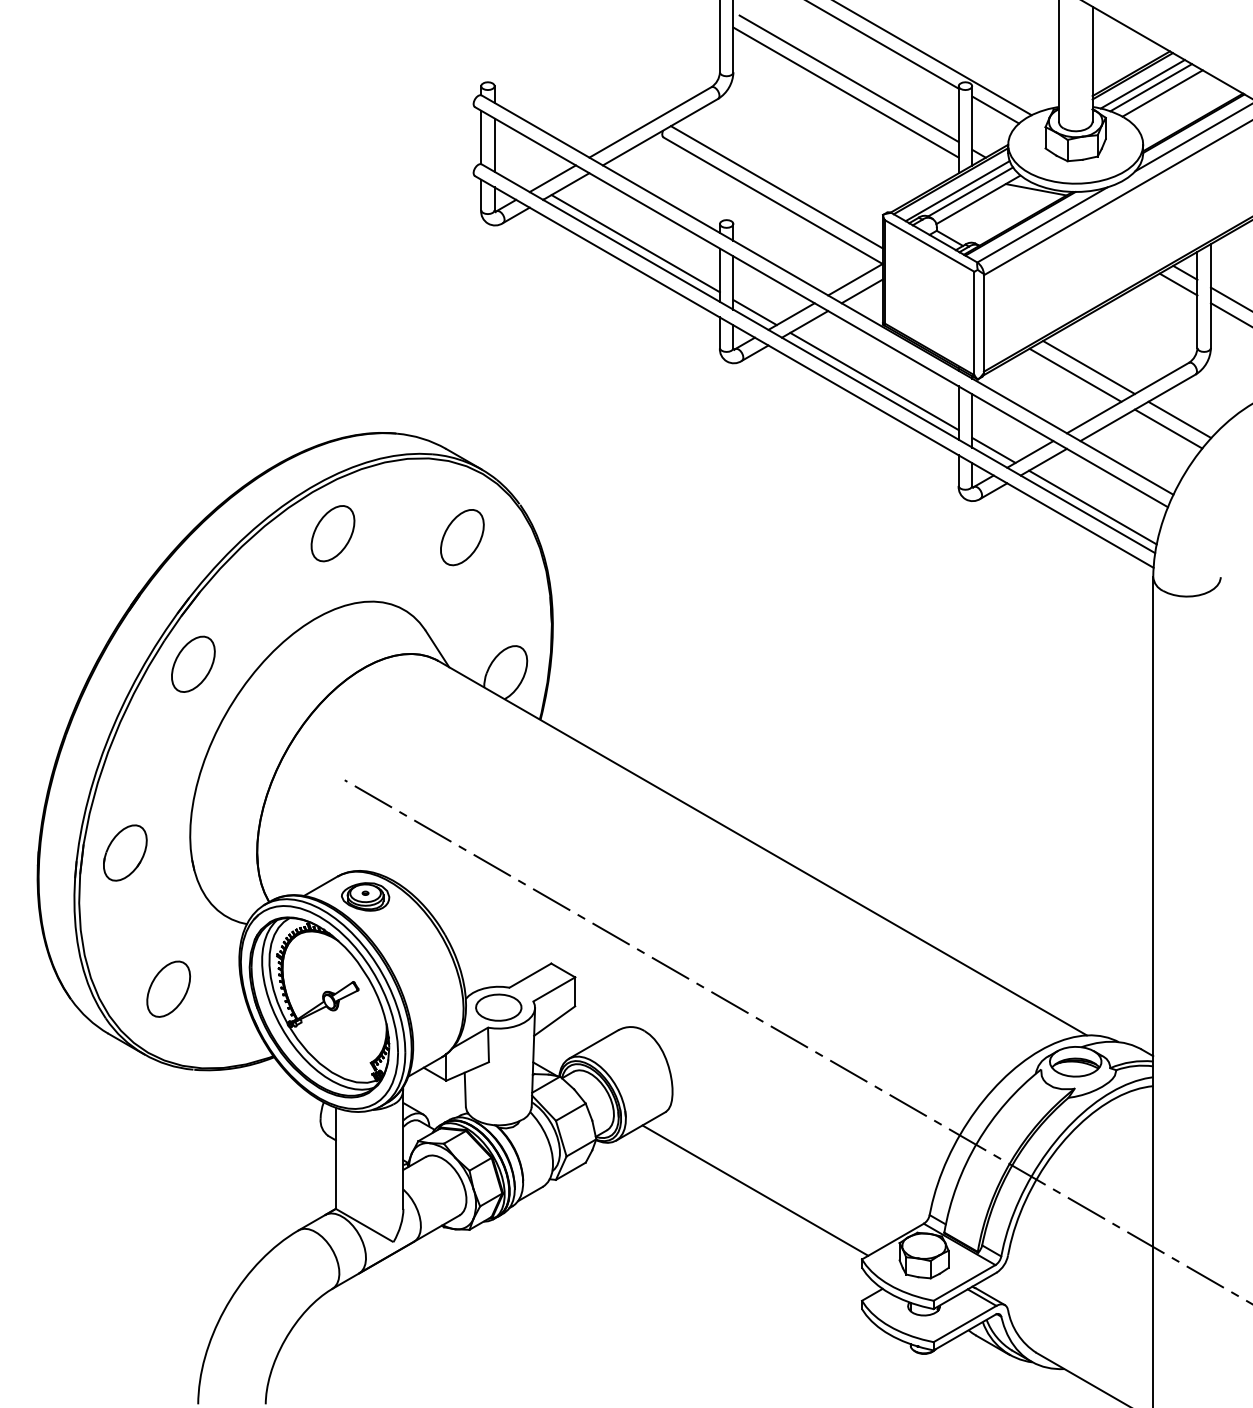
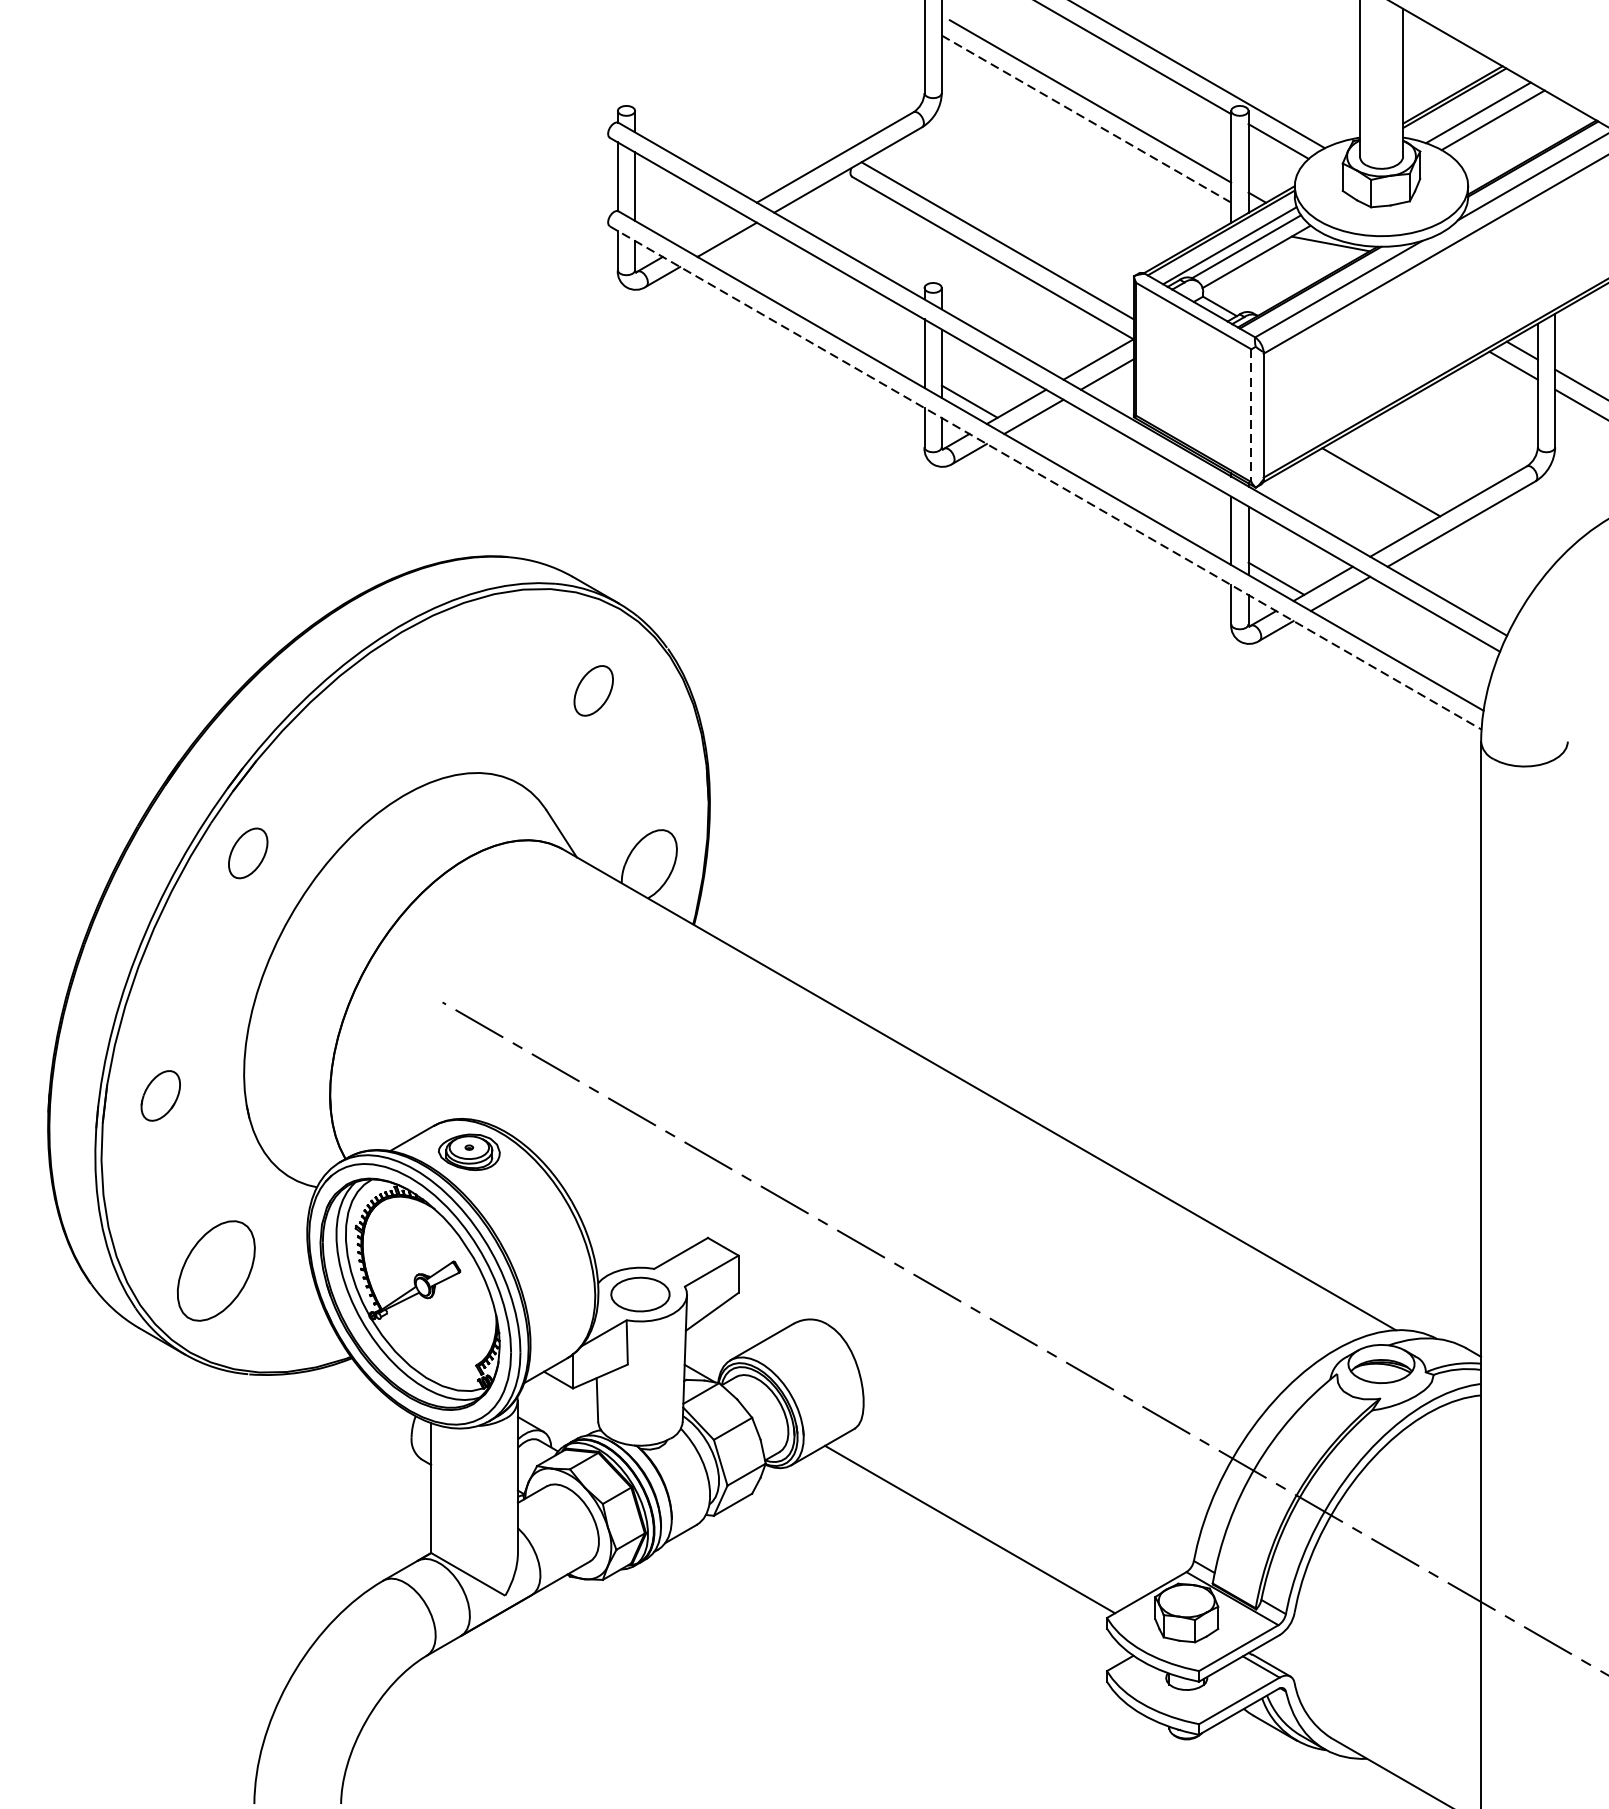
line: (1142, 84) -> (1467, 108), removed
line: (846, 92) -> (1087, 119), solid -> dashed
line: (552, 178) -> (709, 229), removed
line: (635, 243) -> (816, 312), removed
line: (974, 323) -> (1251, 415), solid -> dashed
line: (1088, 367) -> (1397, 472), removed
line: (814, 371) -> (1045, 477), solid -> dashed
line: (874, 381) -> (1123, 490), removed
line: (1179, 419) -> (1514, 539), removed
line: (1168, 428) -> (1500, 550), removed
line: (1092, 507) -> (1403, 652), removed
part: (332, 533) -> (426, 685), removed
part: (462, 537) -> (593, 690), size x0.7
part: (193, 663) -> (248, 852), size x0.7
part: (125, 852) -> (160, 1095), size x0.7
part: (168, 988) -> (216, 1269), size x1.4

